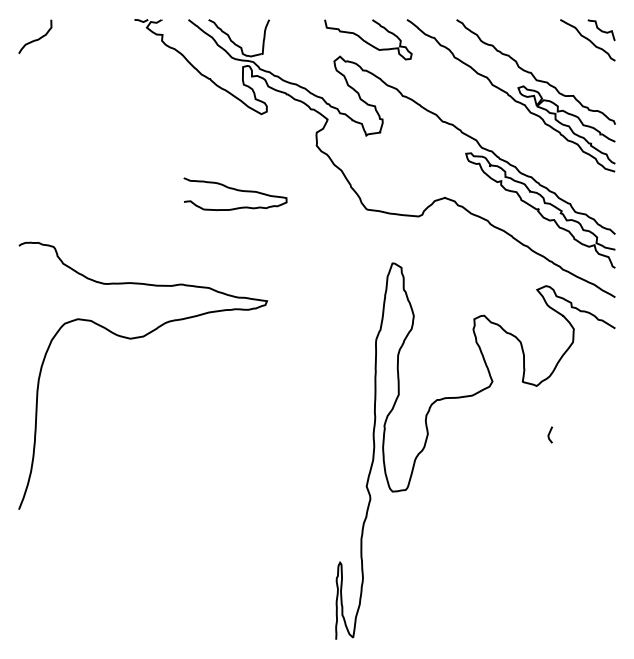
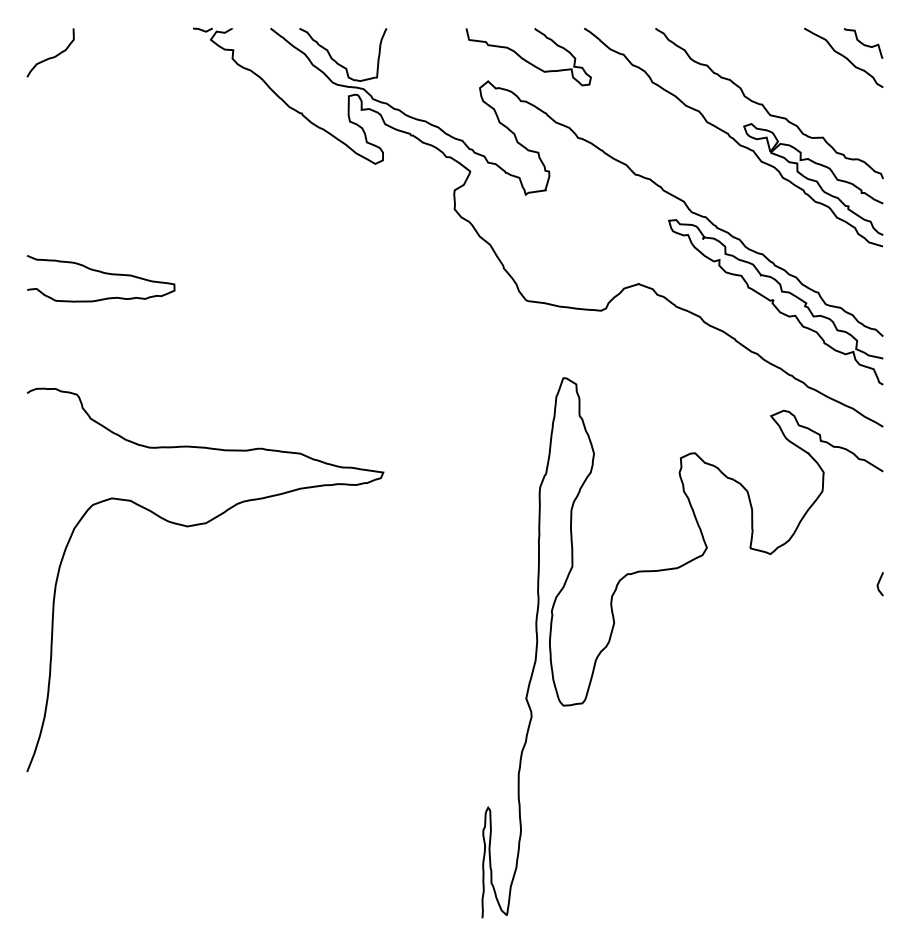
curve: (235, 190) -> (101, 273), moved
curve: (139, 338) -> (200, 526), moved
line: (549, 434) -> (879, 583), moved

